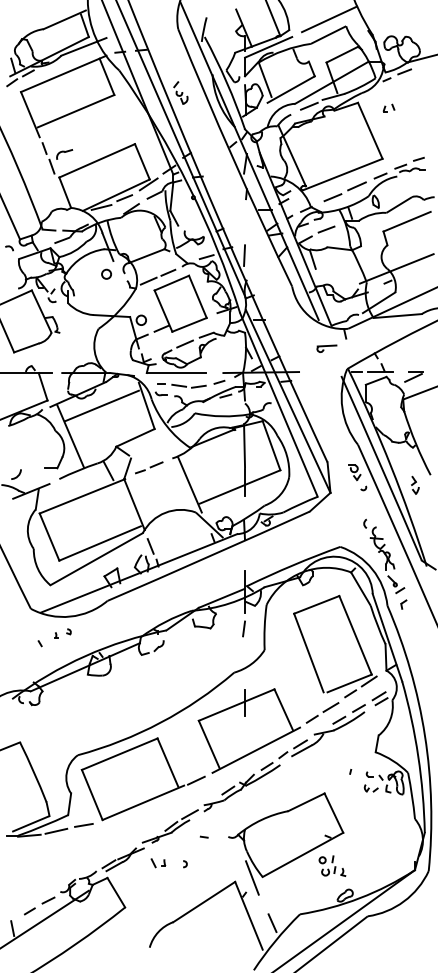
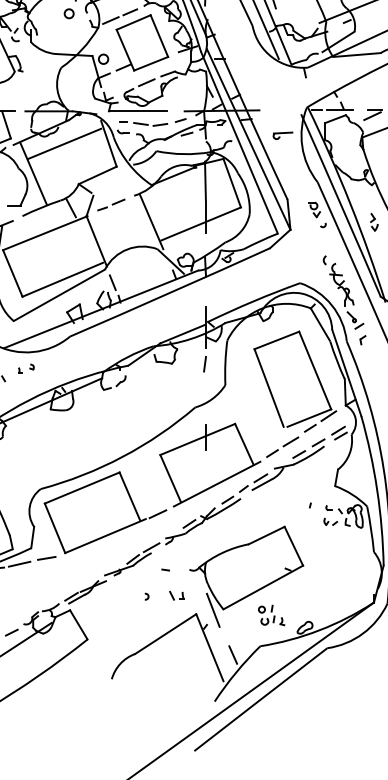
part: (326, 348) -> (282, 135), moved
part: (158, 863) -> (176, 596), moved
part: (332, 865) -> (271, 614), moved

